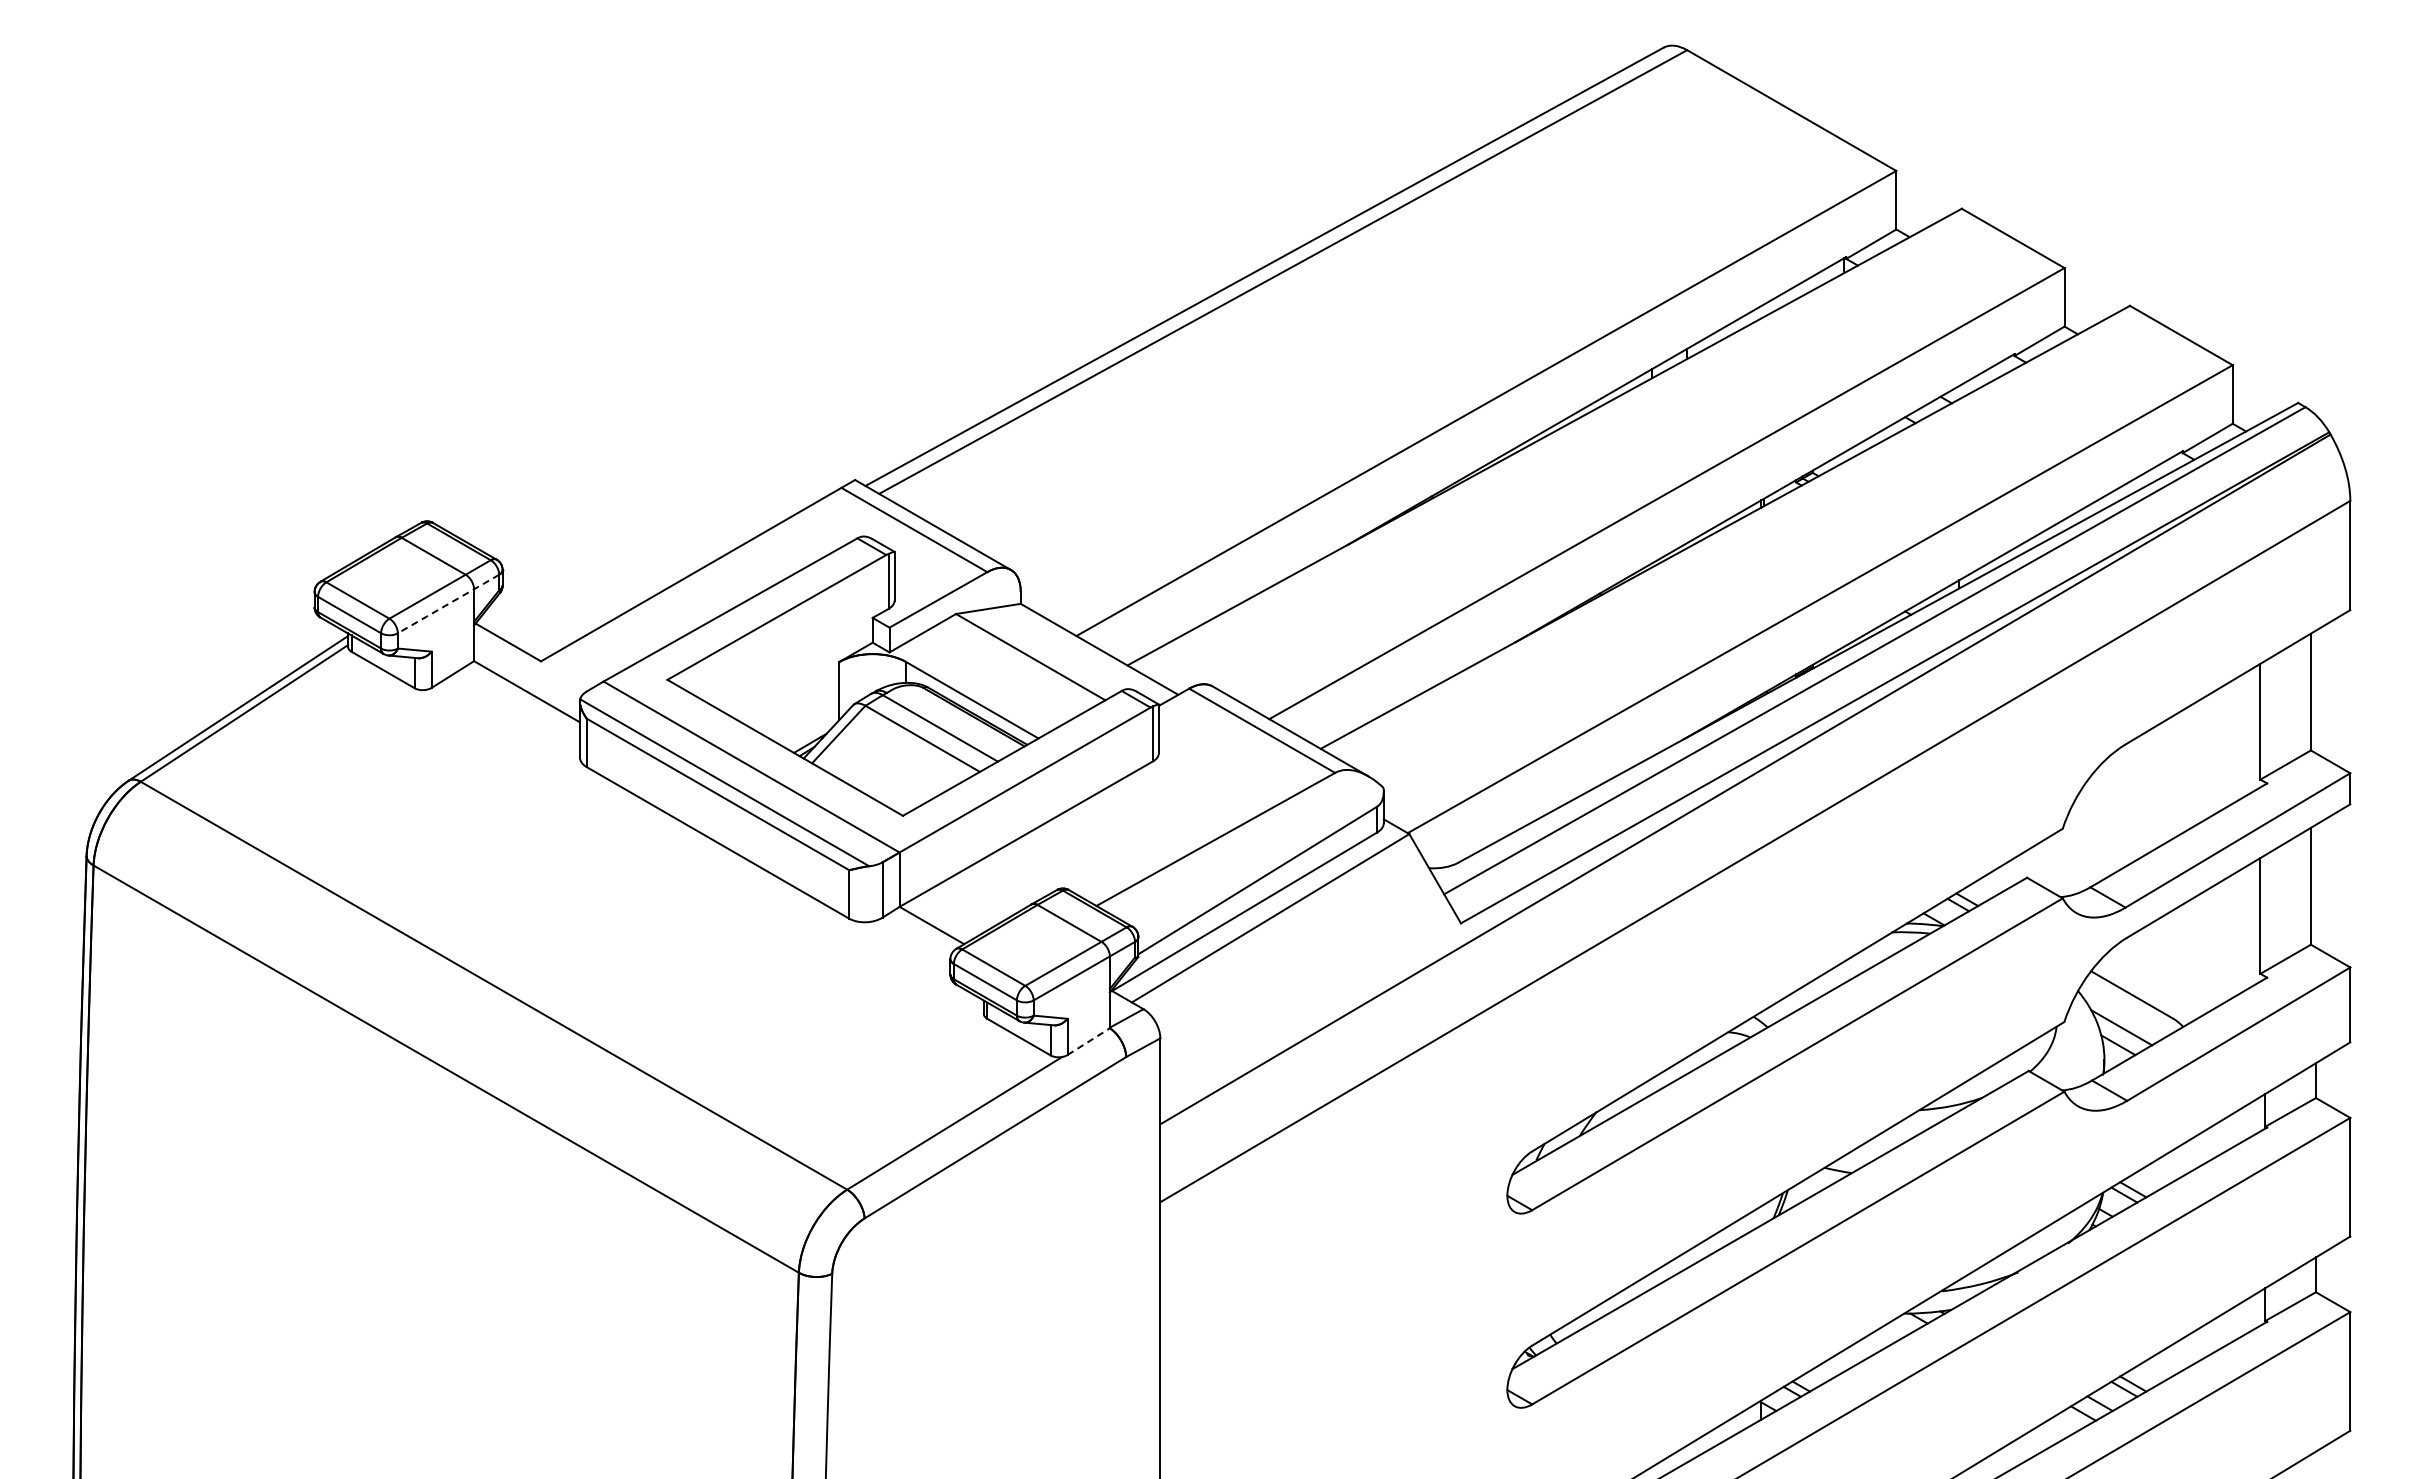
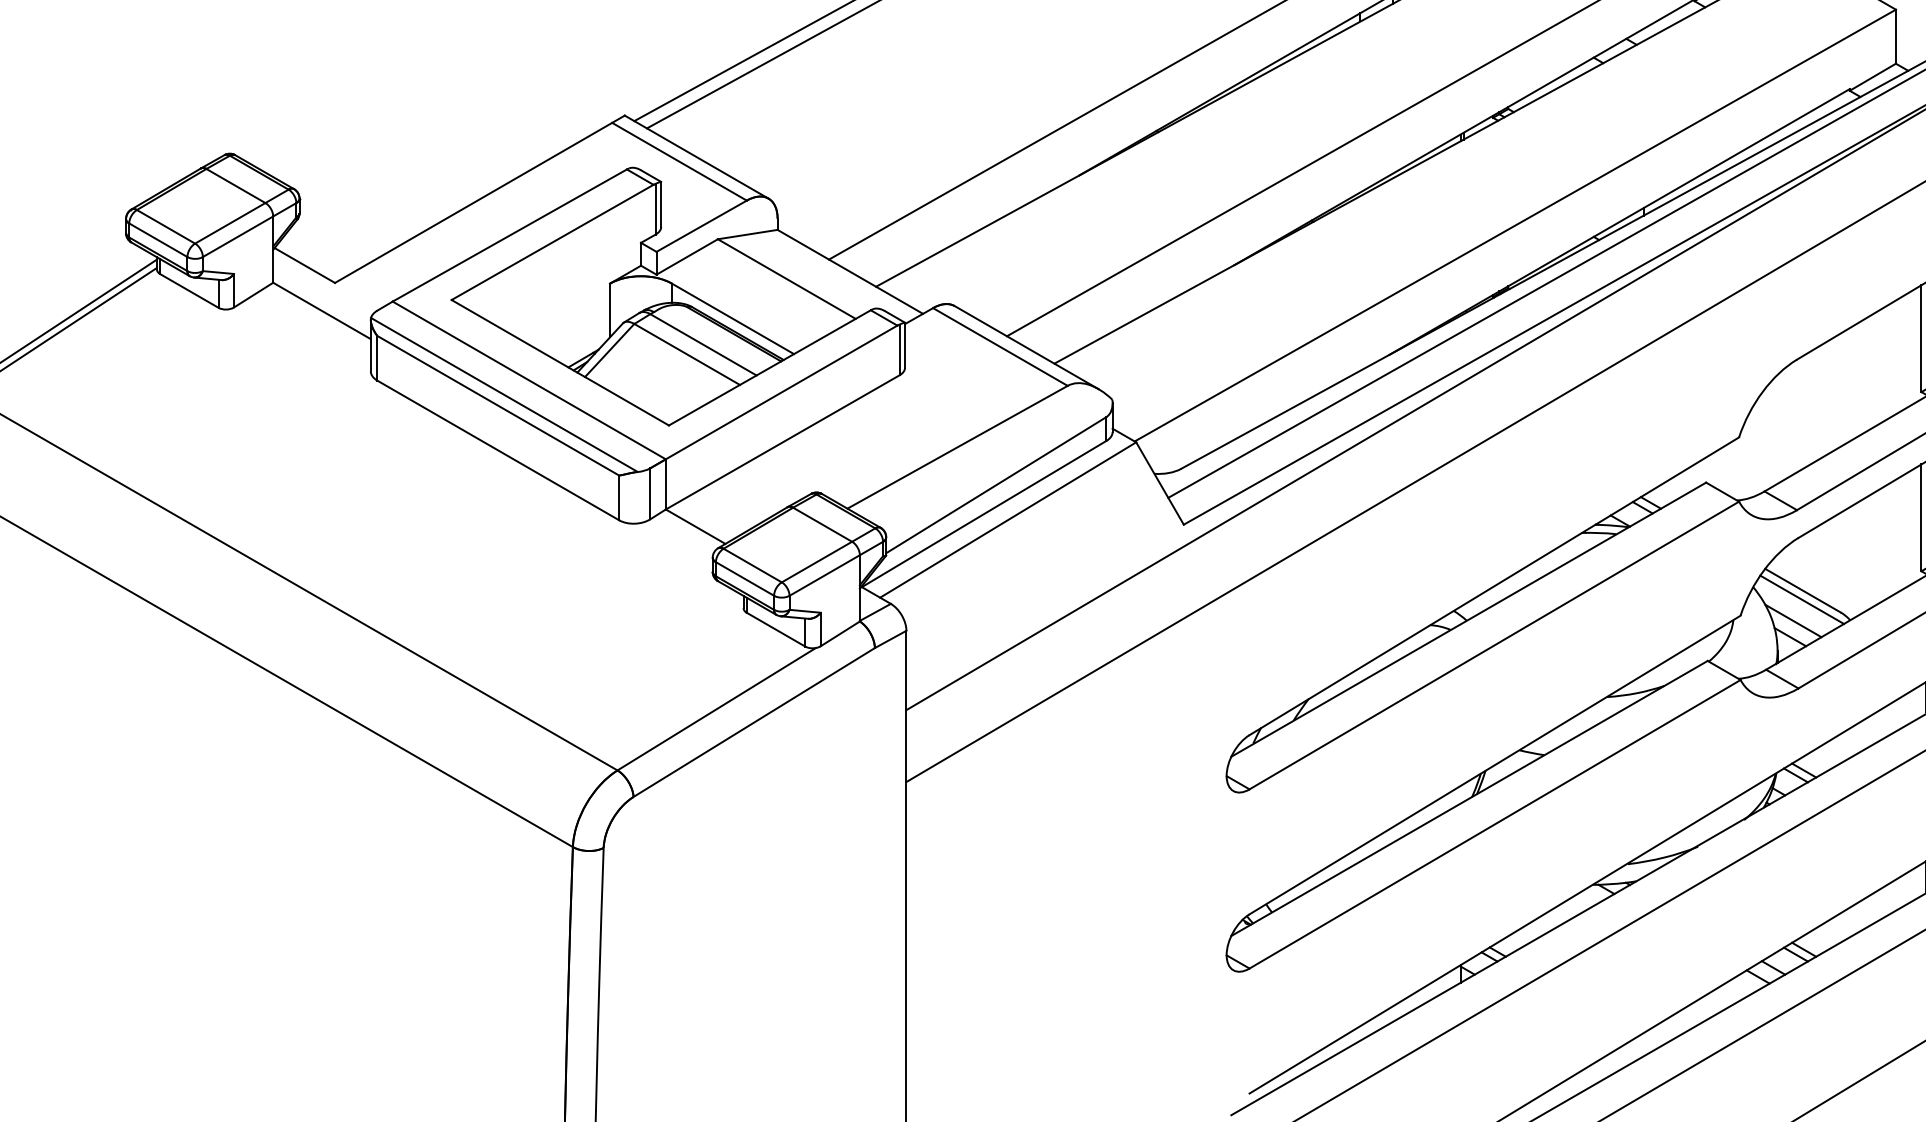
line: (448, 604) -> (249, 230), dashed -> solid
line: (2130, 1004) -> (1801, 599), added
line: (1089, 1041) -> (841, 633), dashed -> solid

